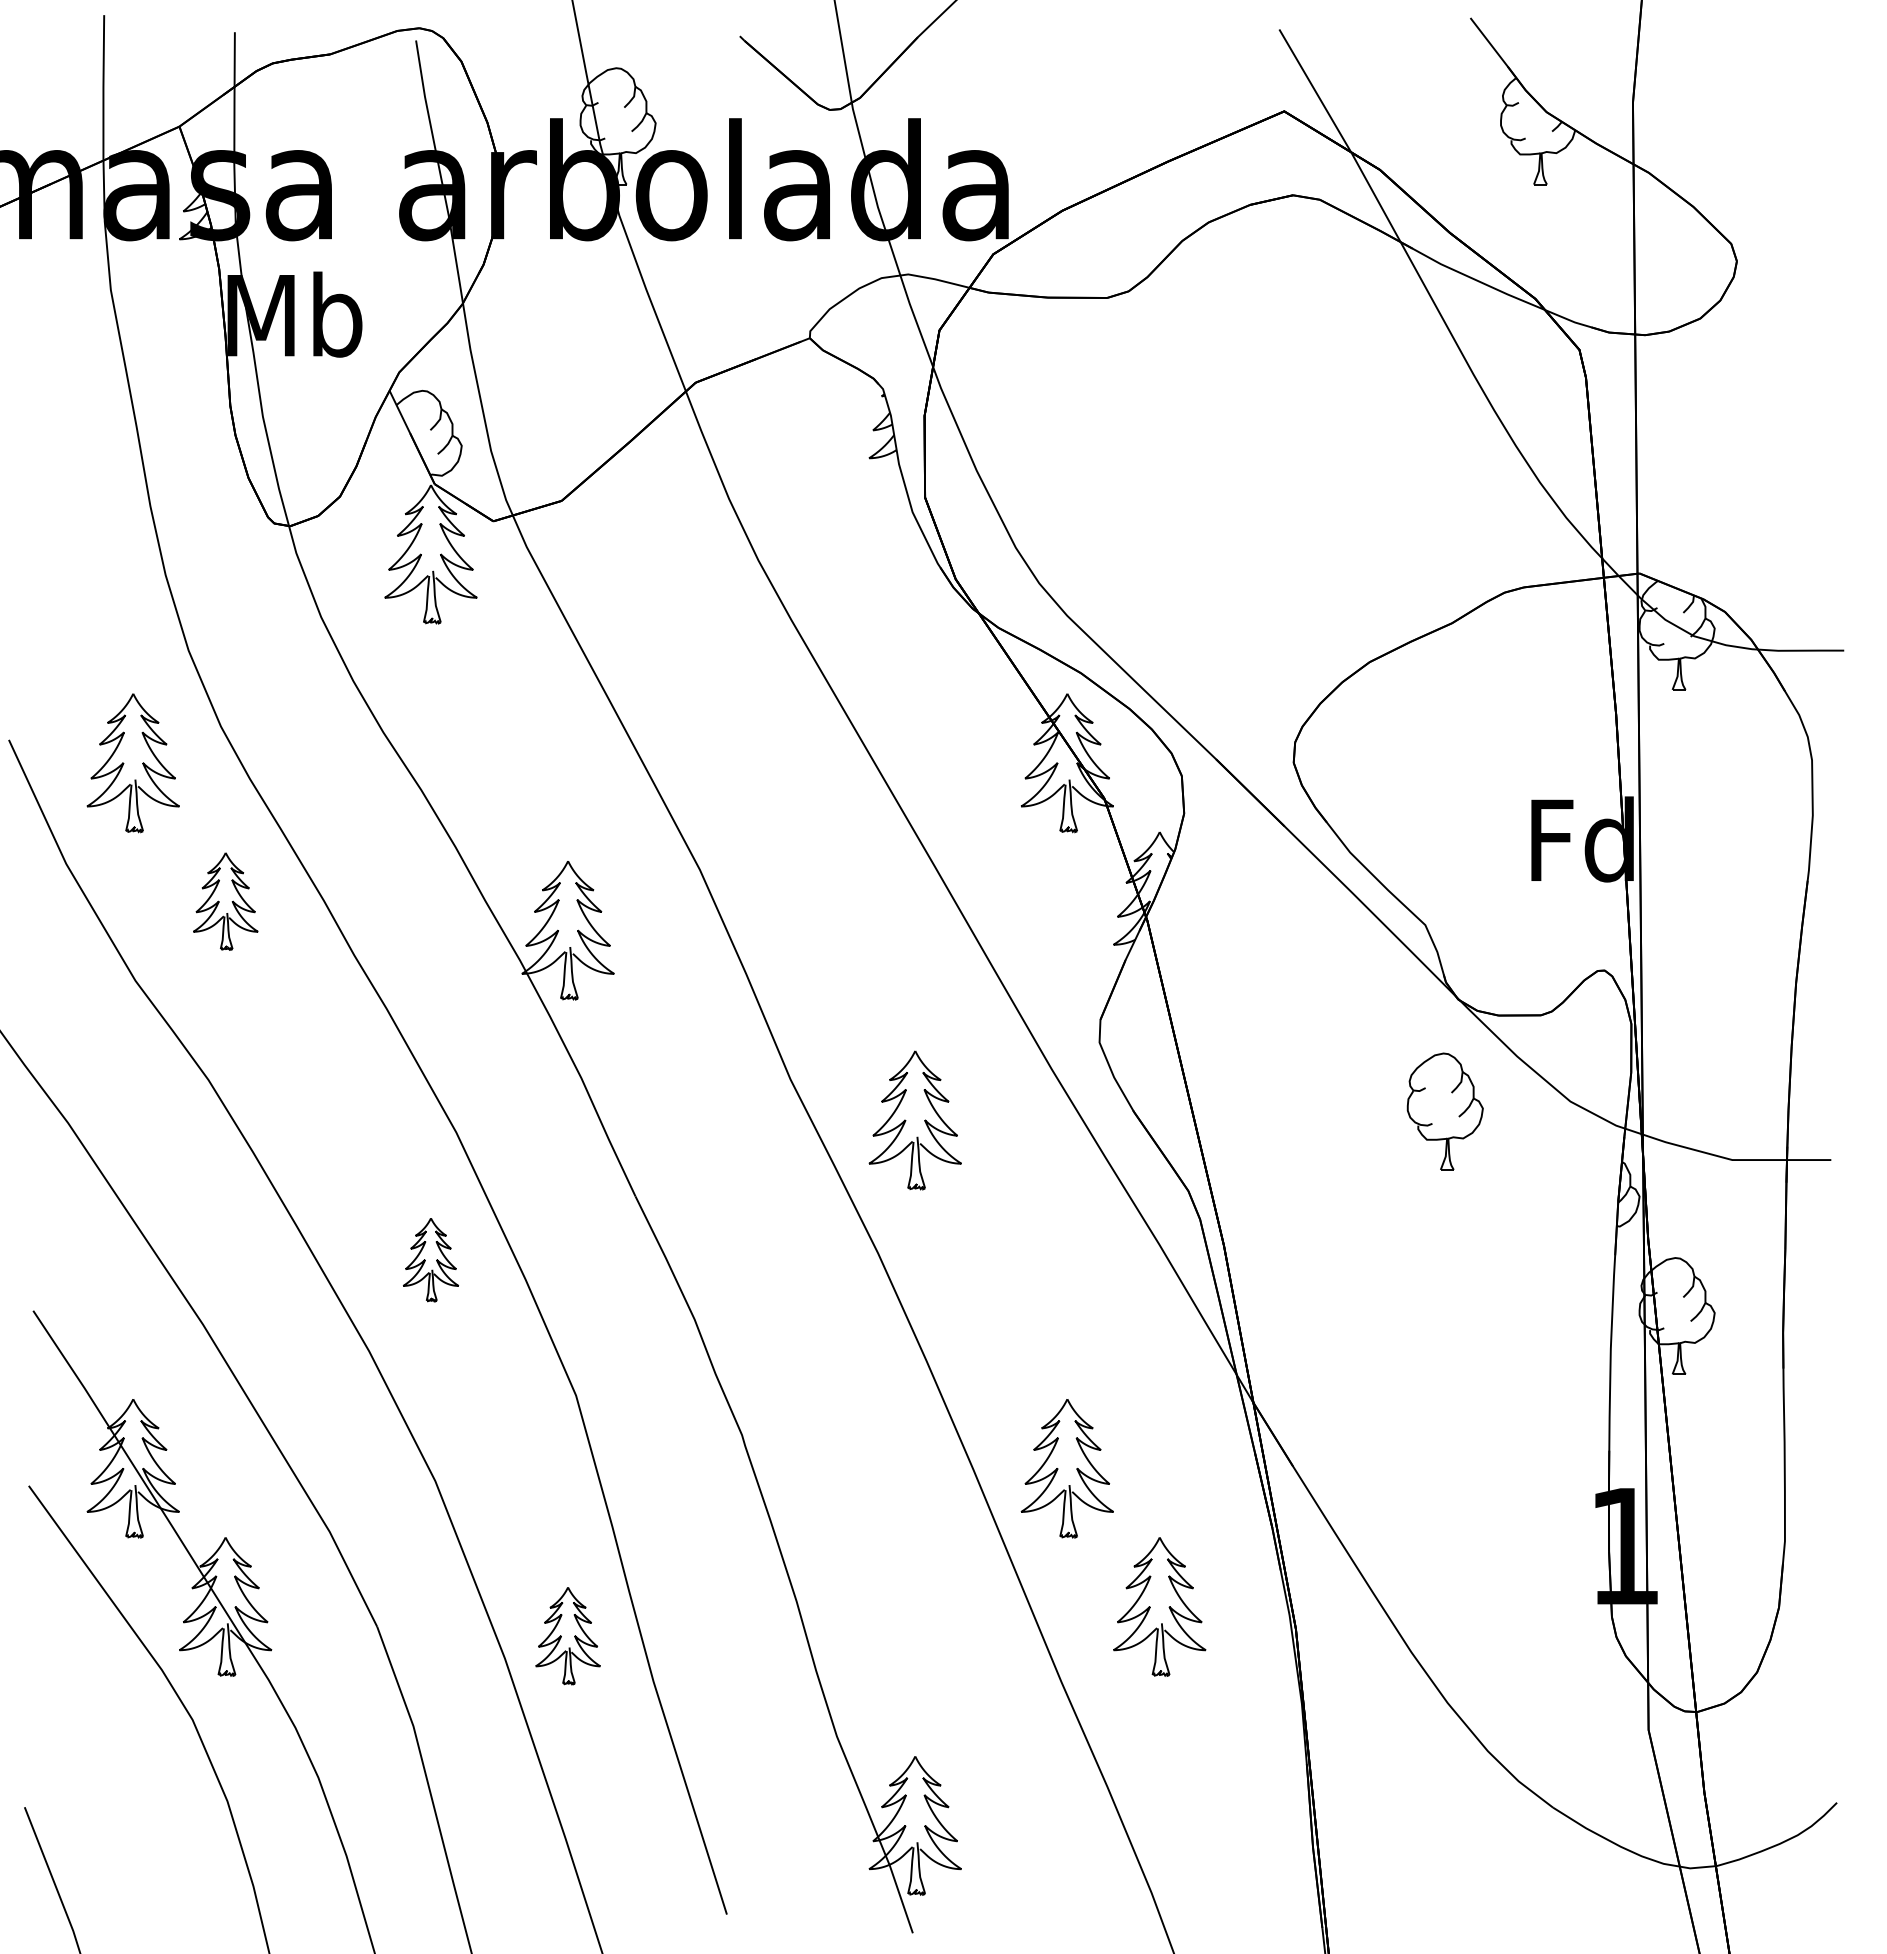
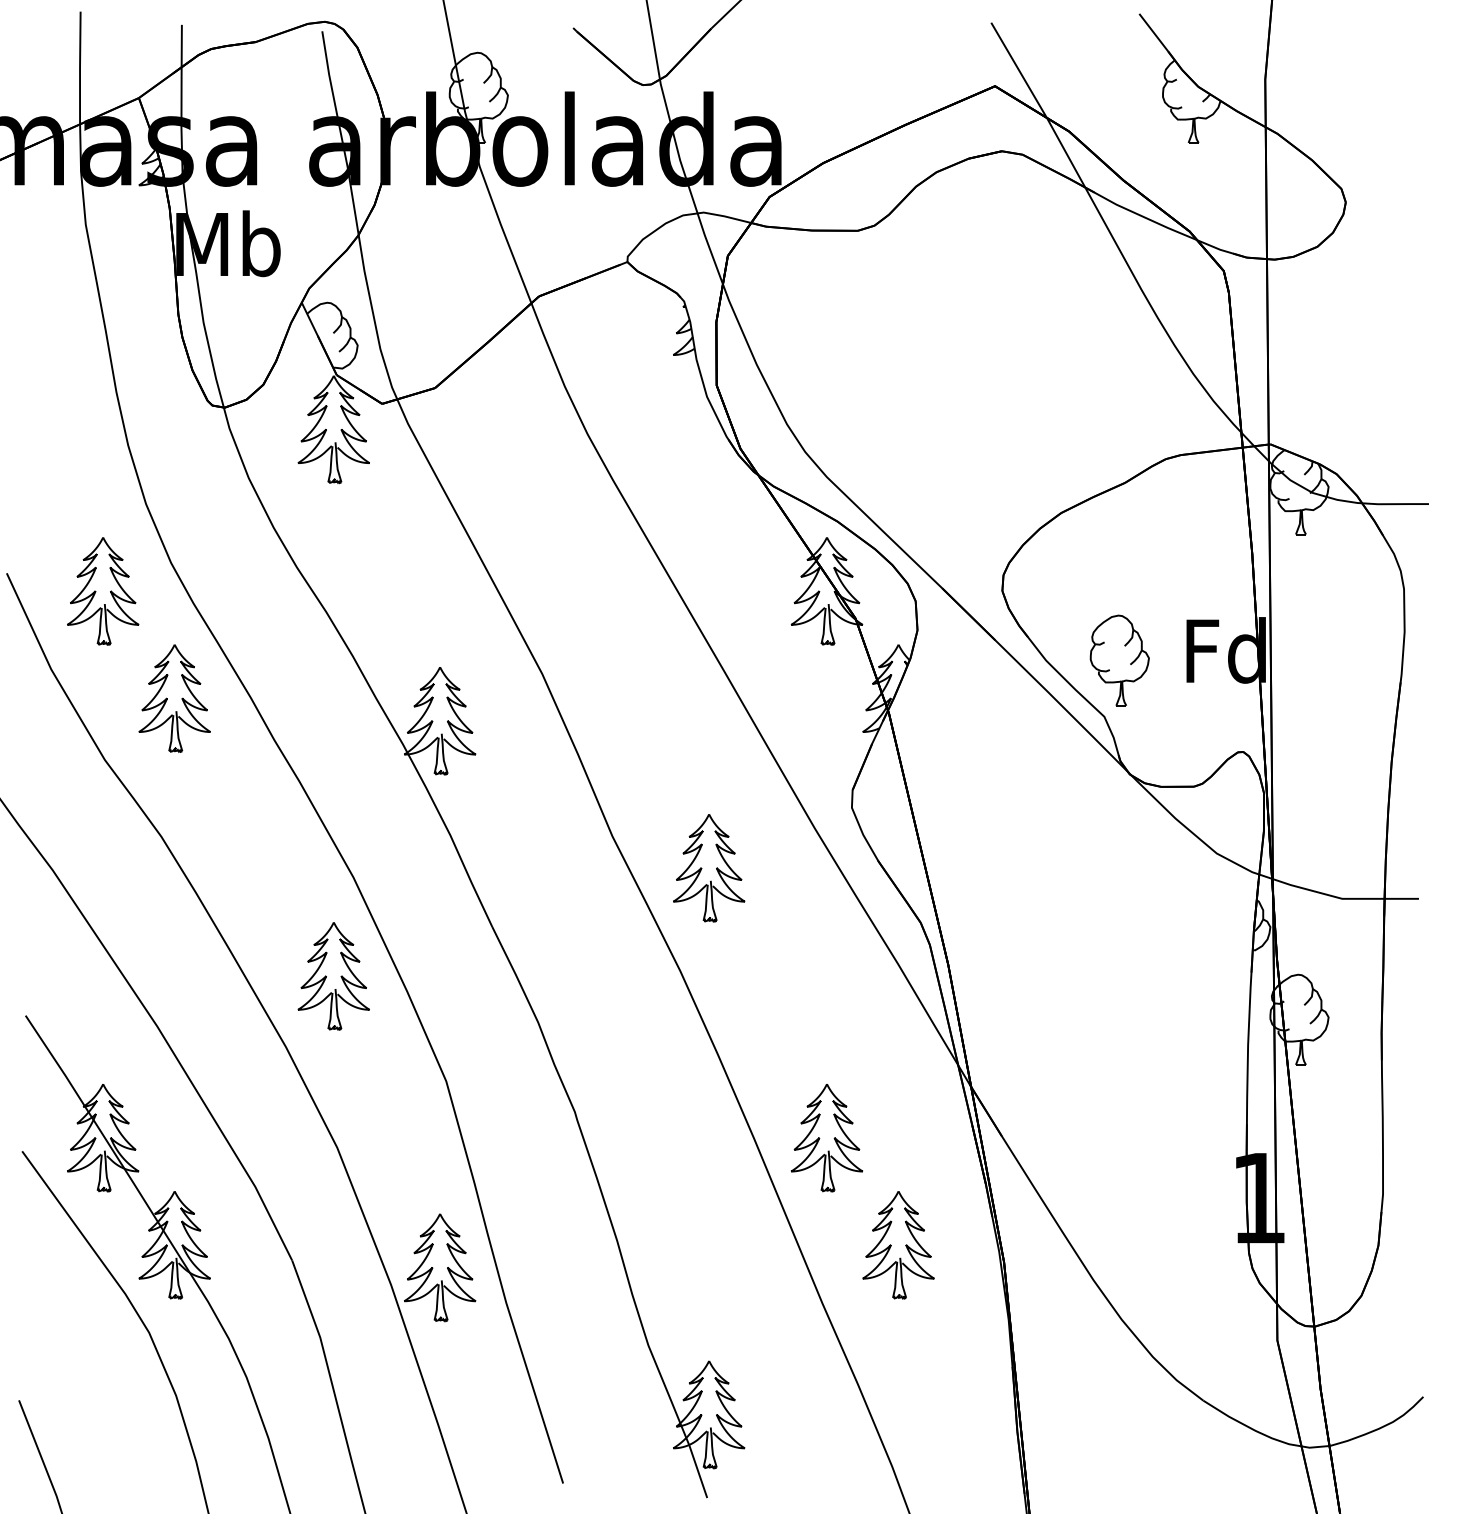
part: (225, 901) -> (174, 698), size x1.43
part: (1444, 1111) -> (1119, 660), moved
part: (430, 1259) -> (333, 975), size x1.67
part: (567, 1635) -> (439, 1267), size x1.43

